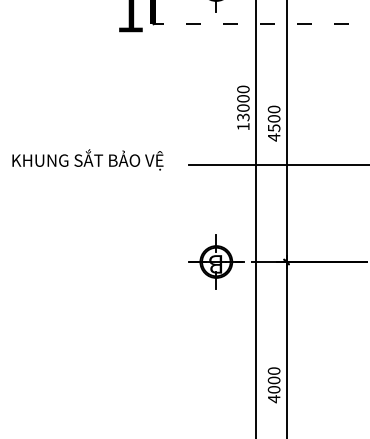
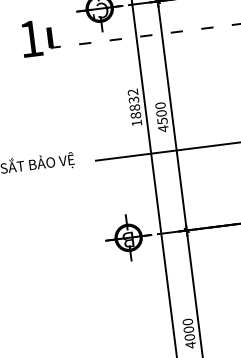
text: (243, 103) -> (134, 103), 13000 -> 18832

